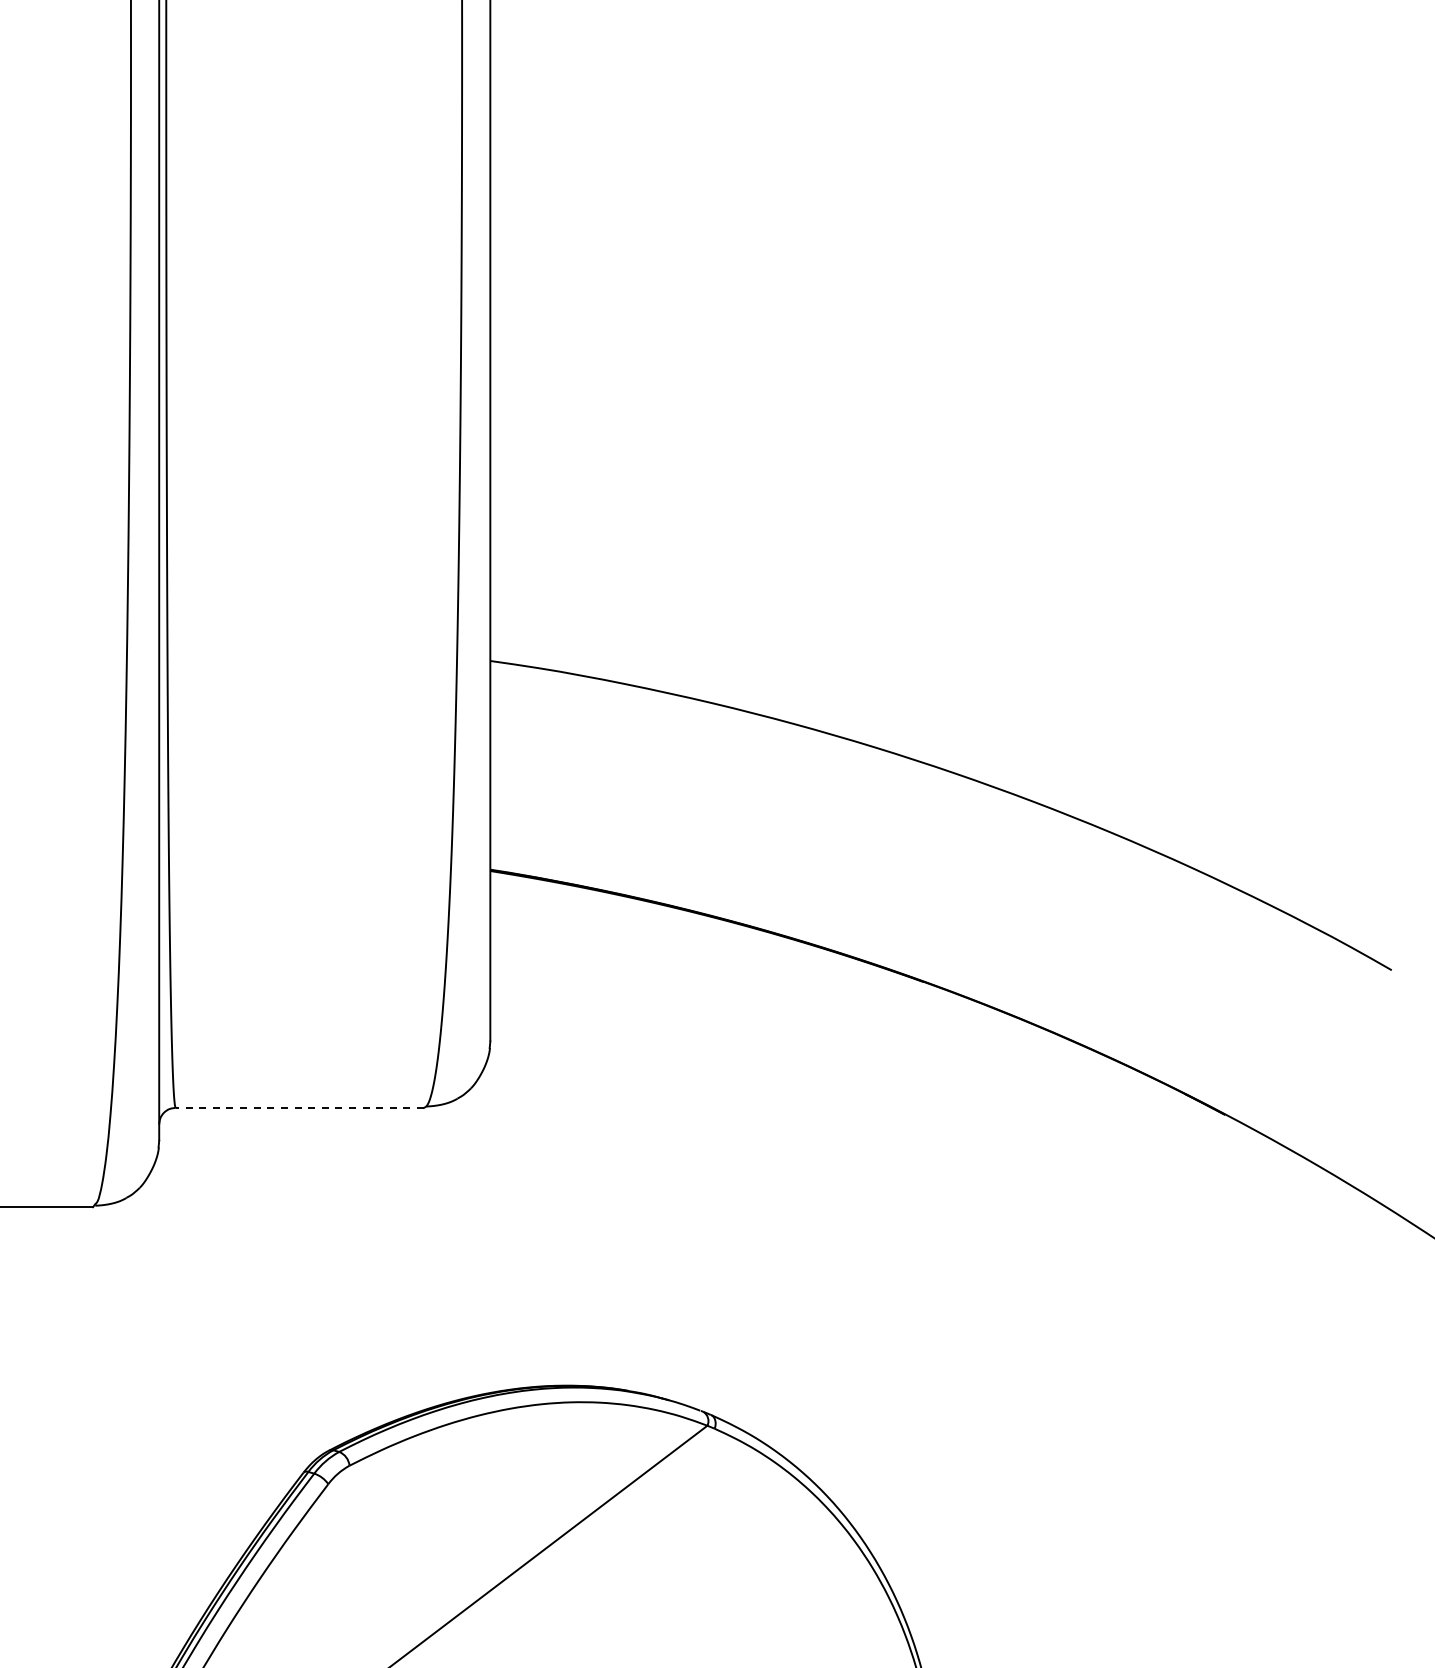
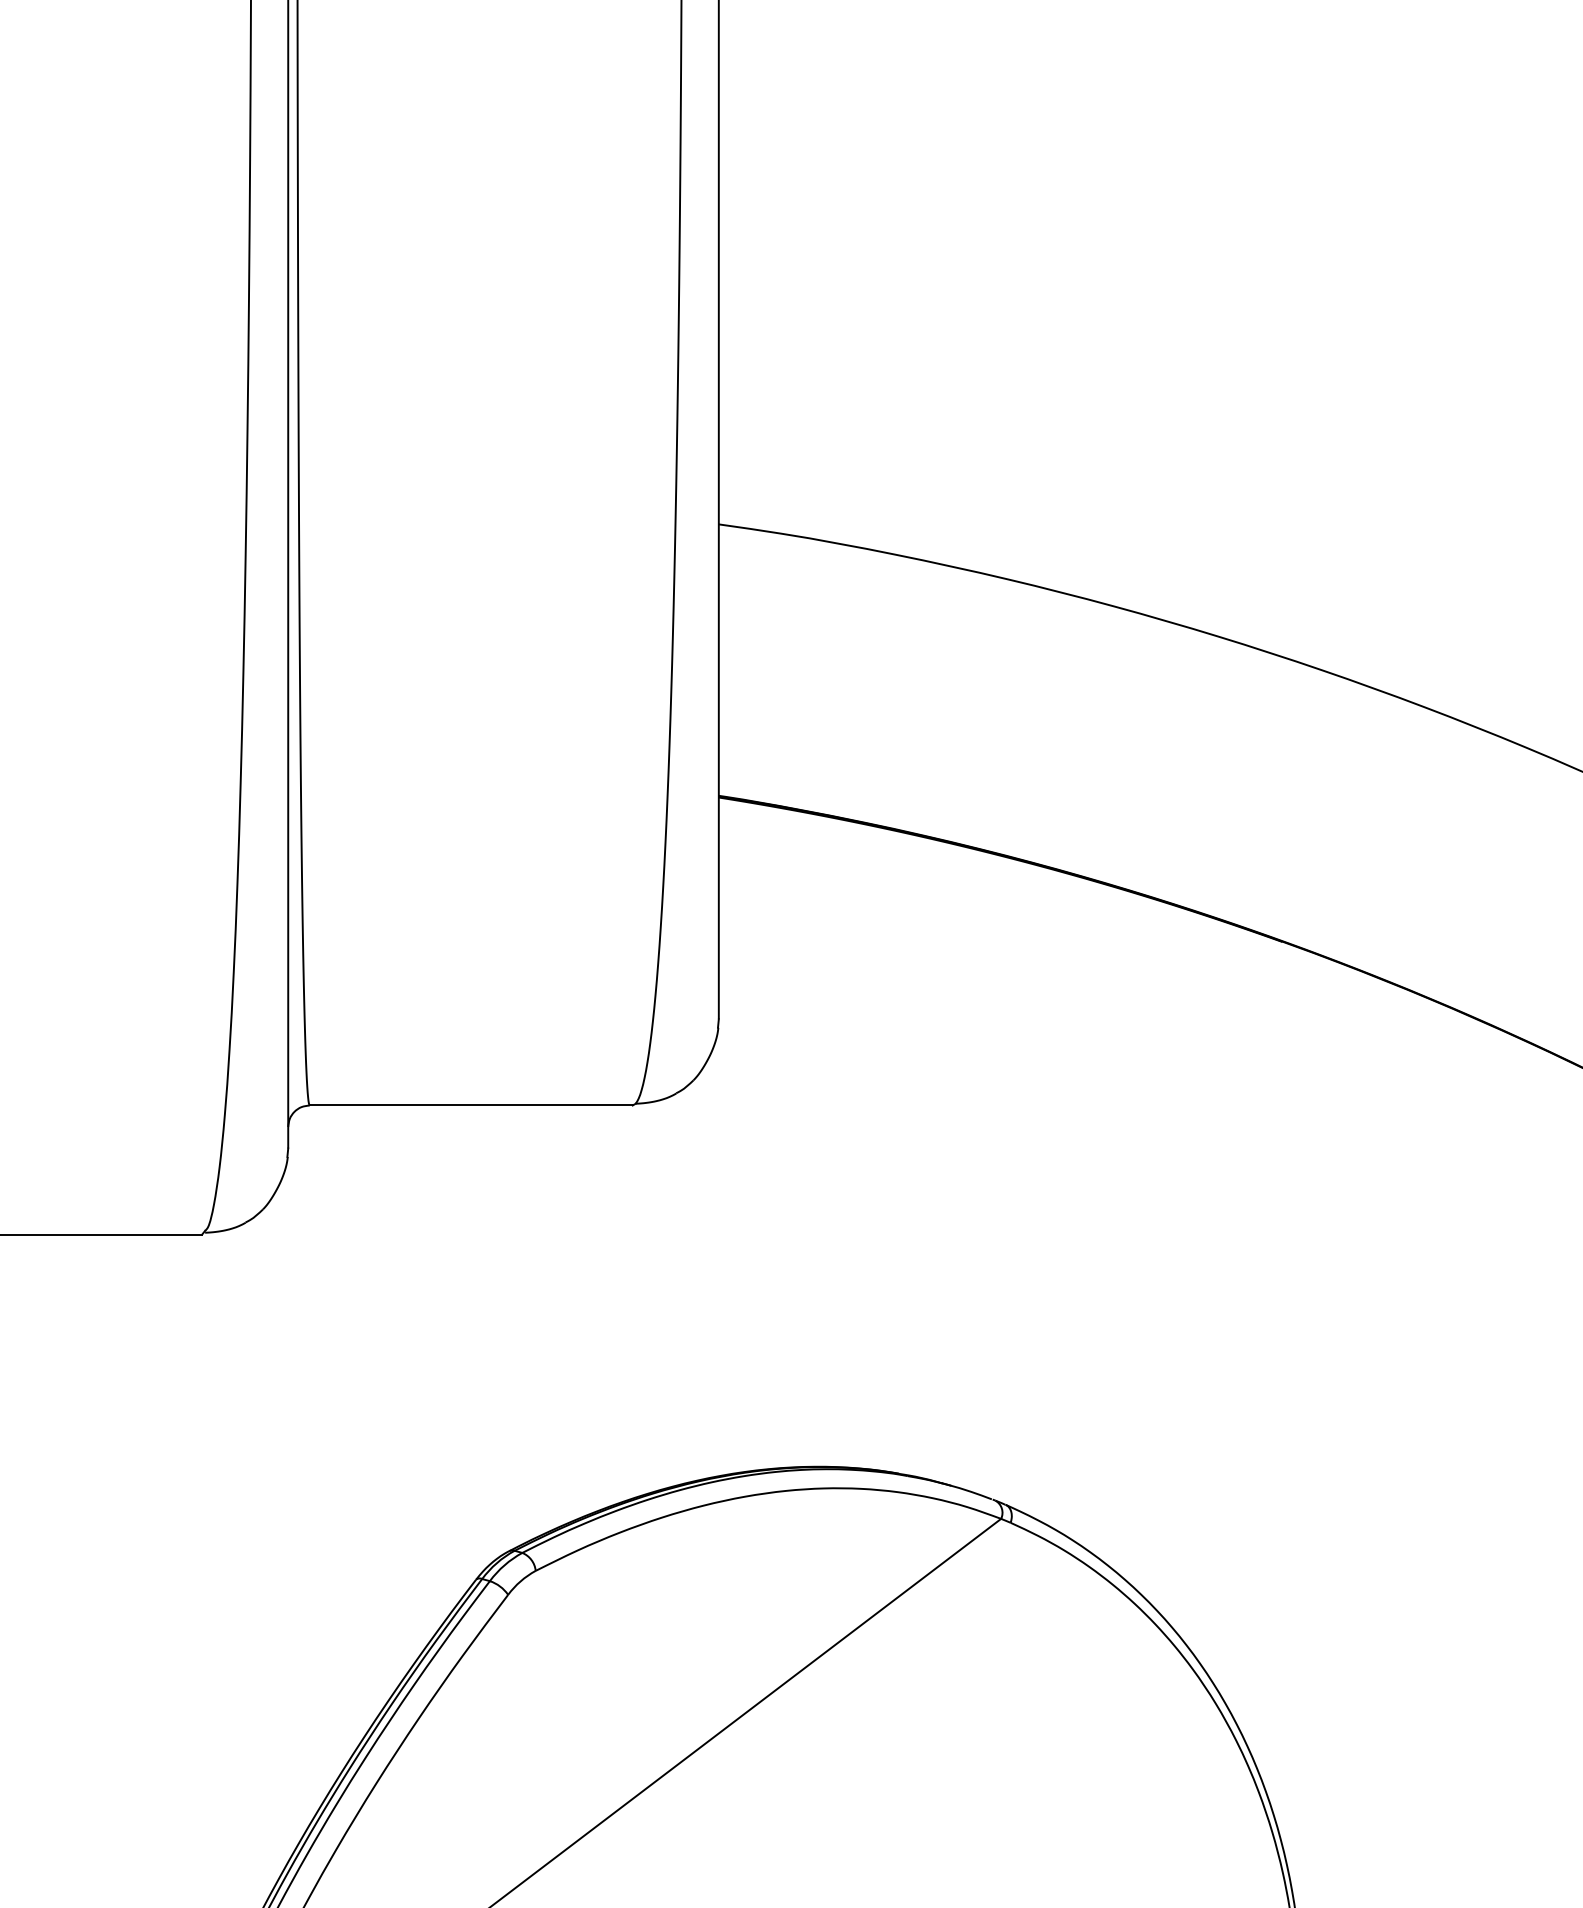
line: (299, 1107) -> (470, 1105), dashed -> solid

